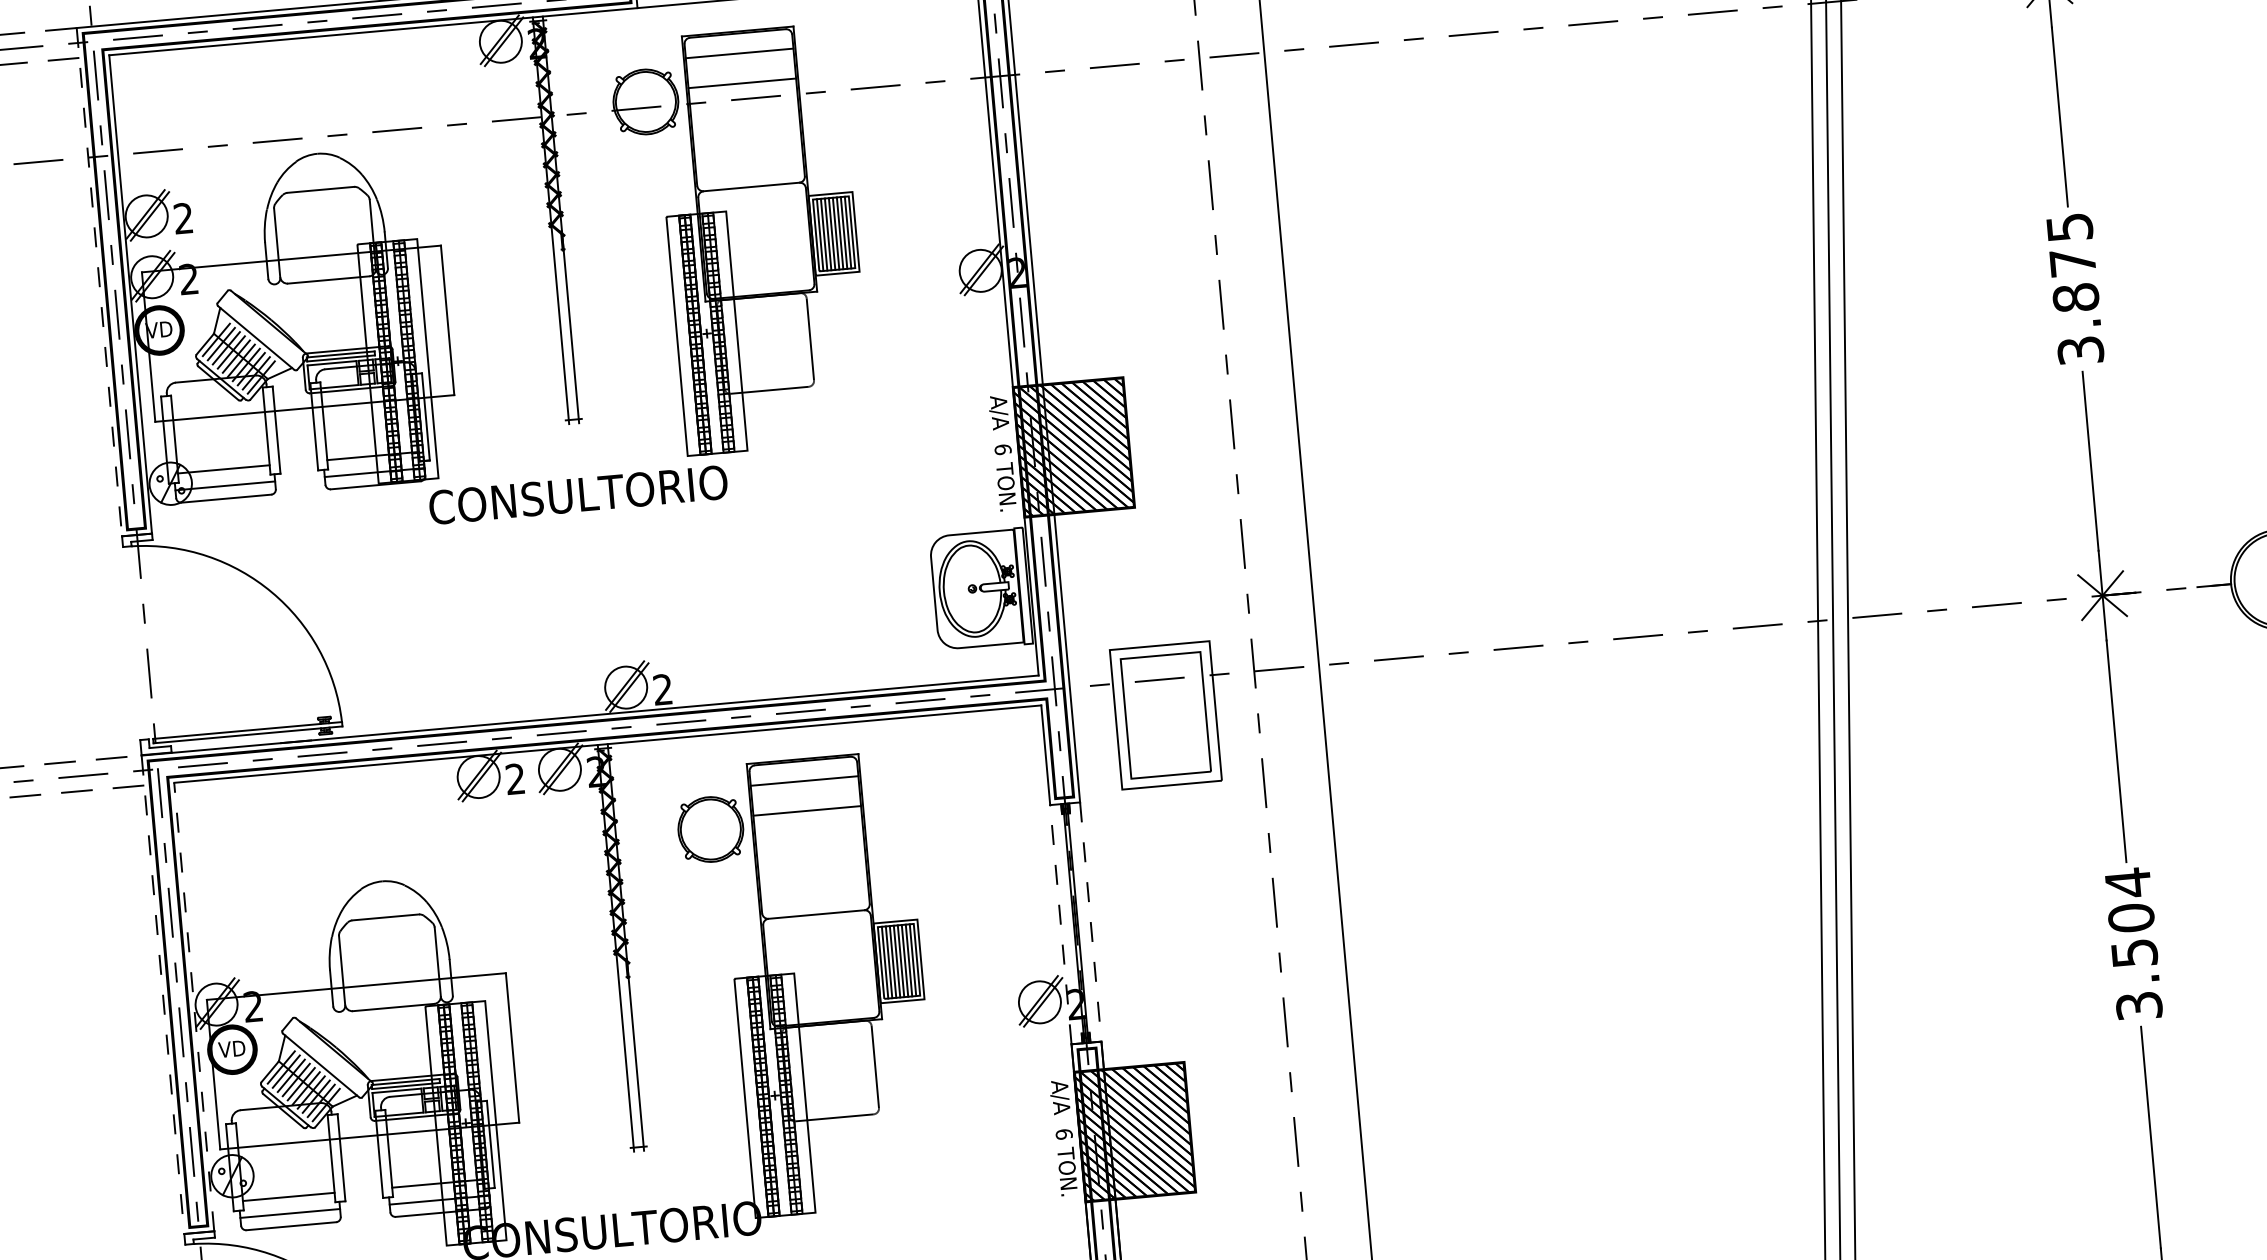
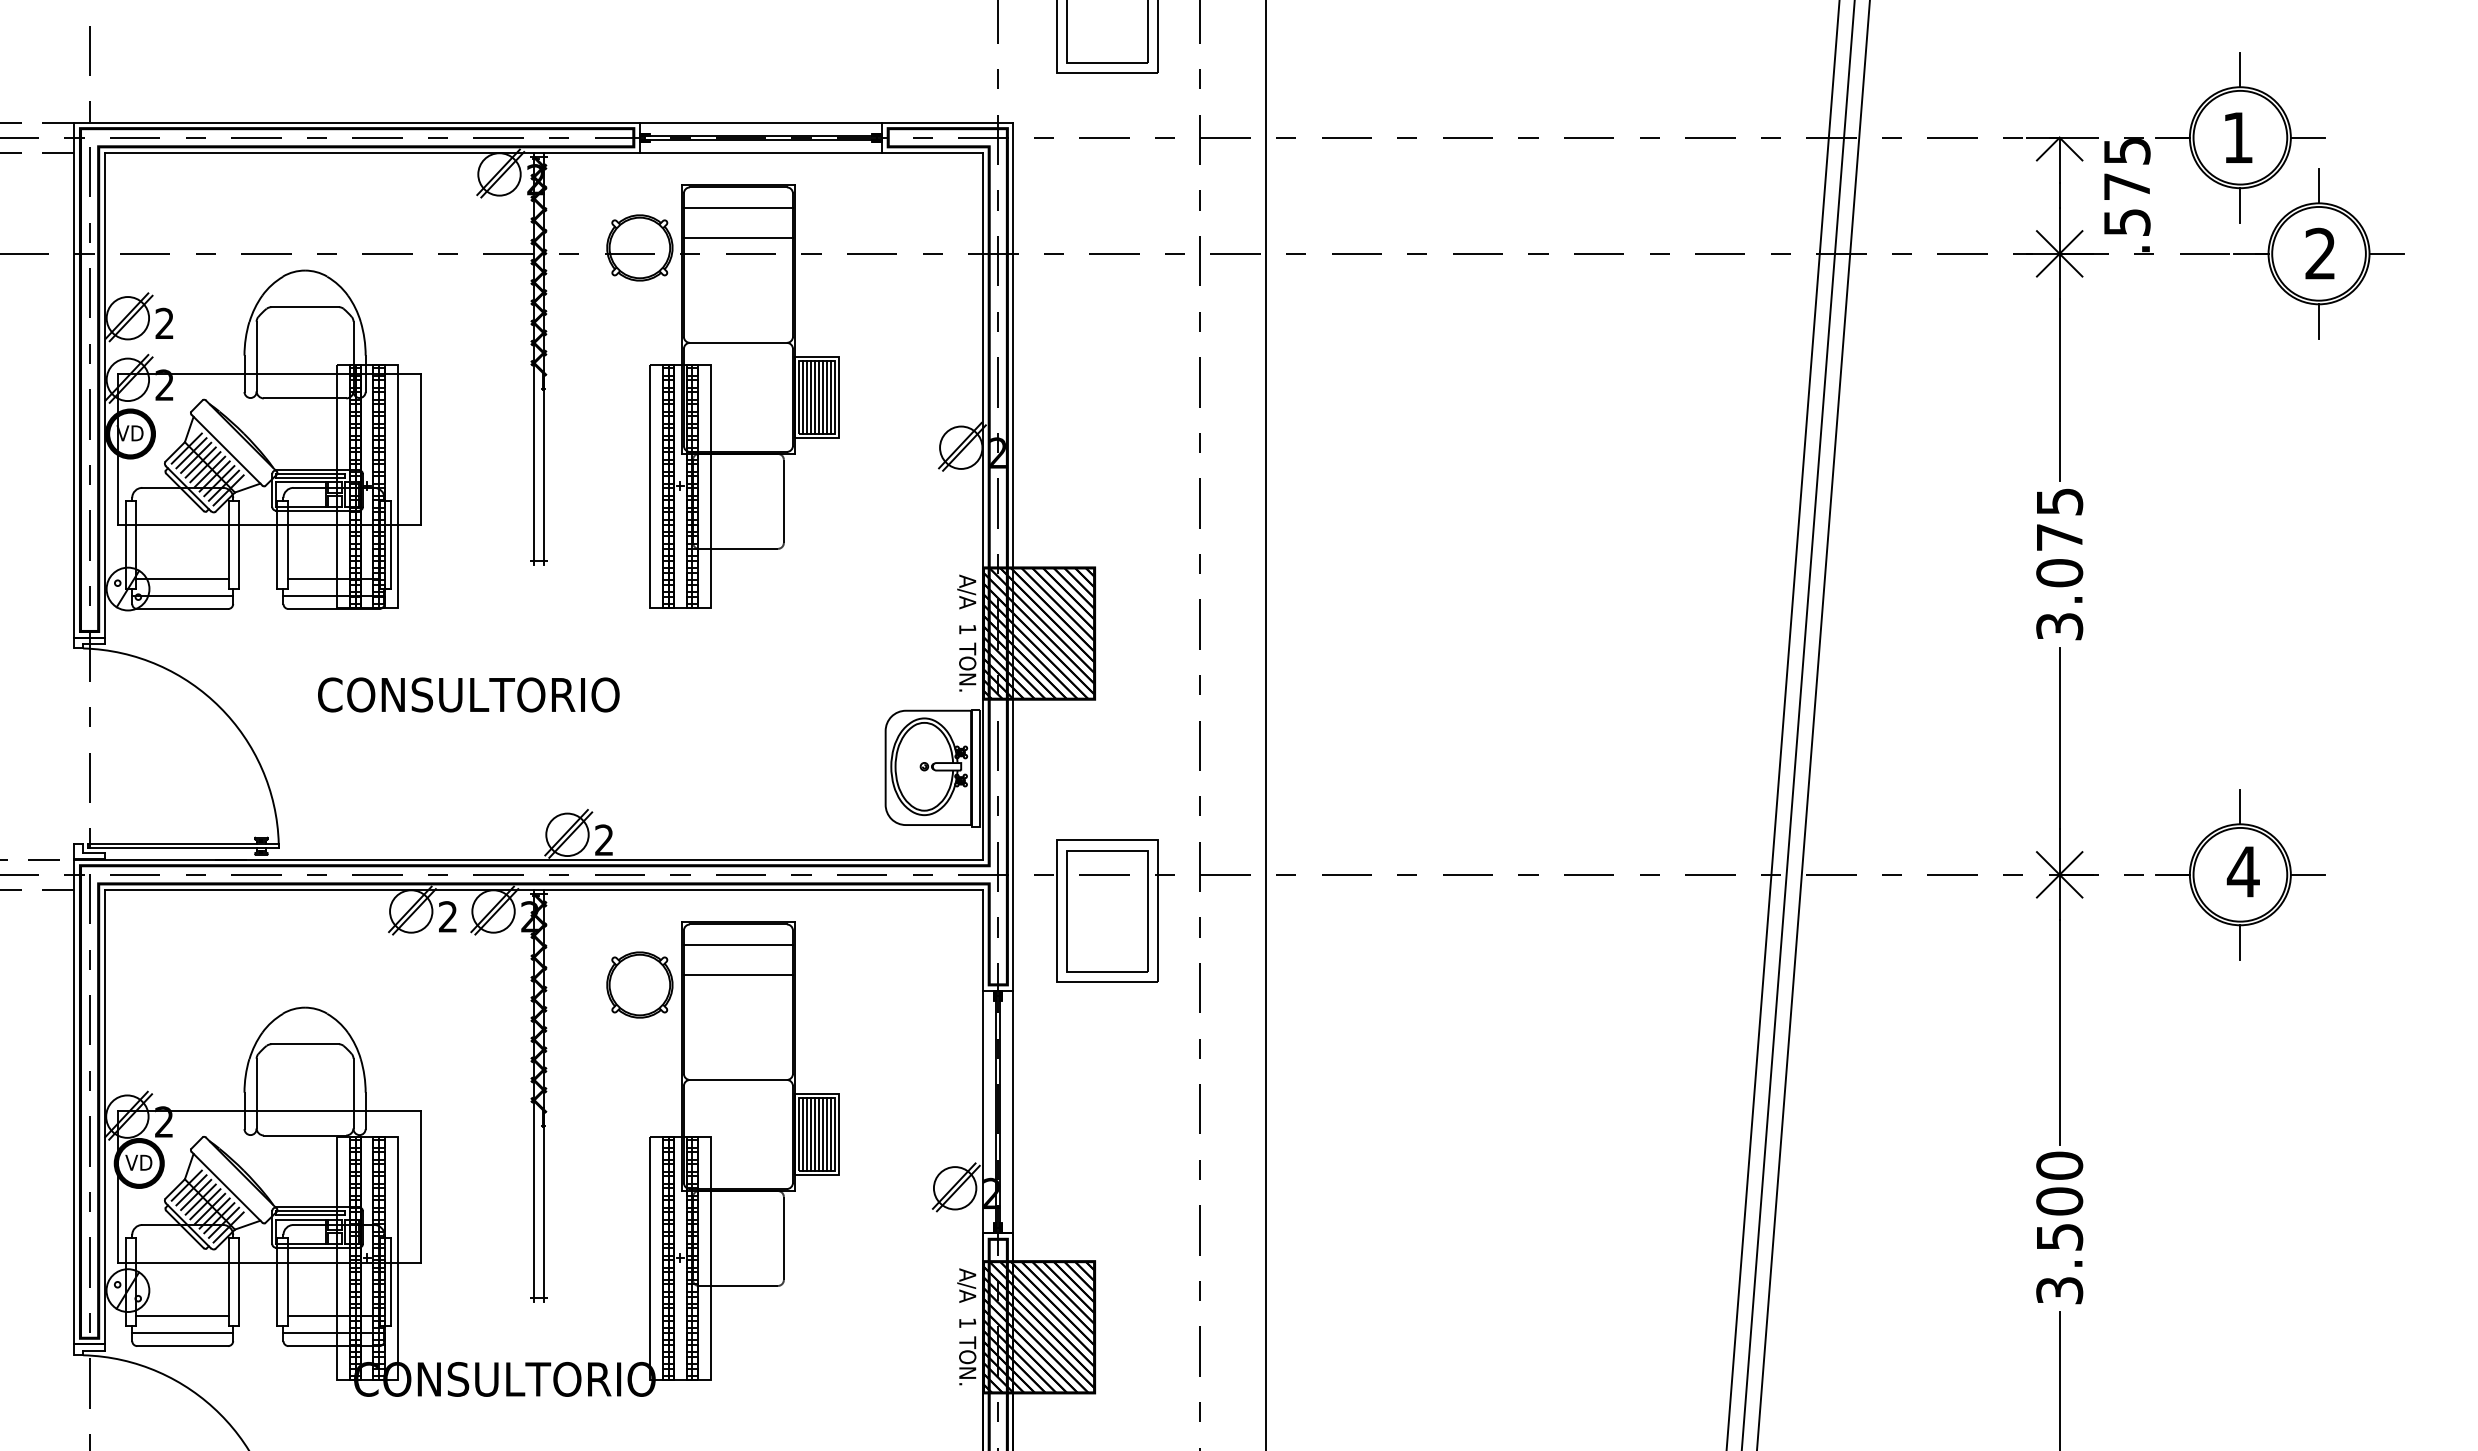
line: (99, 282) -> (74, 380), dashed -> solid
text: (2075, 298) -> (2059, 573), 3.875 -> 3.075
text: (1002, 449) -> (967, 629), 6 -> 1
text: (578, 494) -> (468, 694), moved
text: (2128, 882) -> (2059, 1165), 3.504 -> 3.500
line: (1090, 922) -> (1013, 1112), dashed -> solid
line: (1061, 924) -> (983, 1111), dashed -> solid
line: (163, 995) -> (74, 1102), dashed -> solid
line: (193, 1006) -> (104, 1116), dashed -> solid
text: (1064, 1134) -> (967, 1323), 6 -> 1

